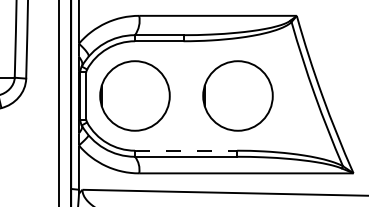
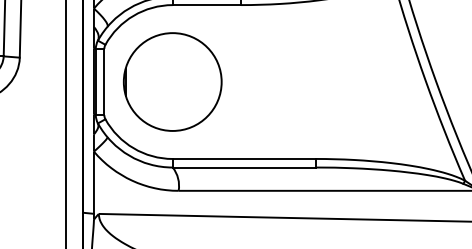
circle: (237, 95) -> (316, 81), removed
line: (186, 150) -> (245, 158), dashed -> solid

